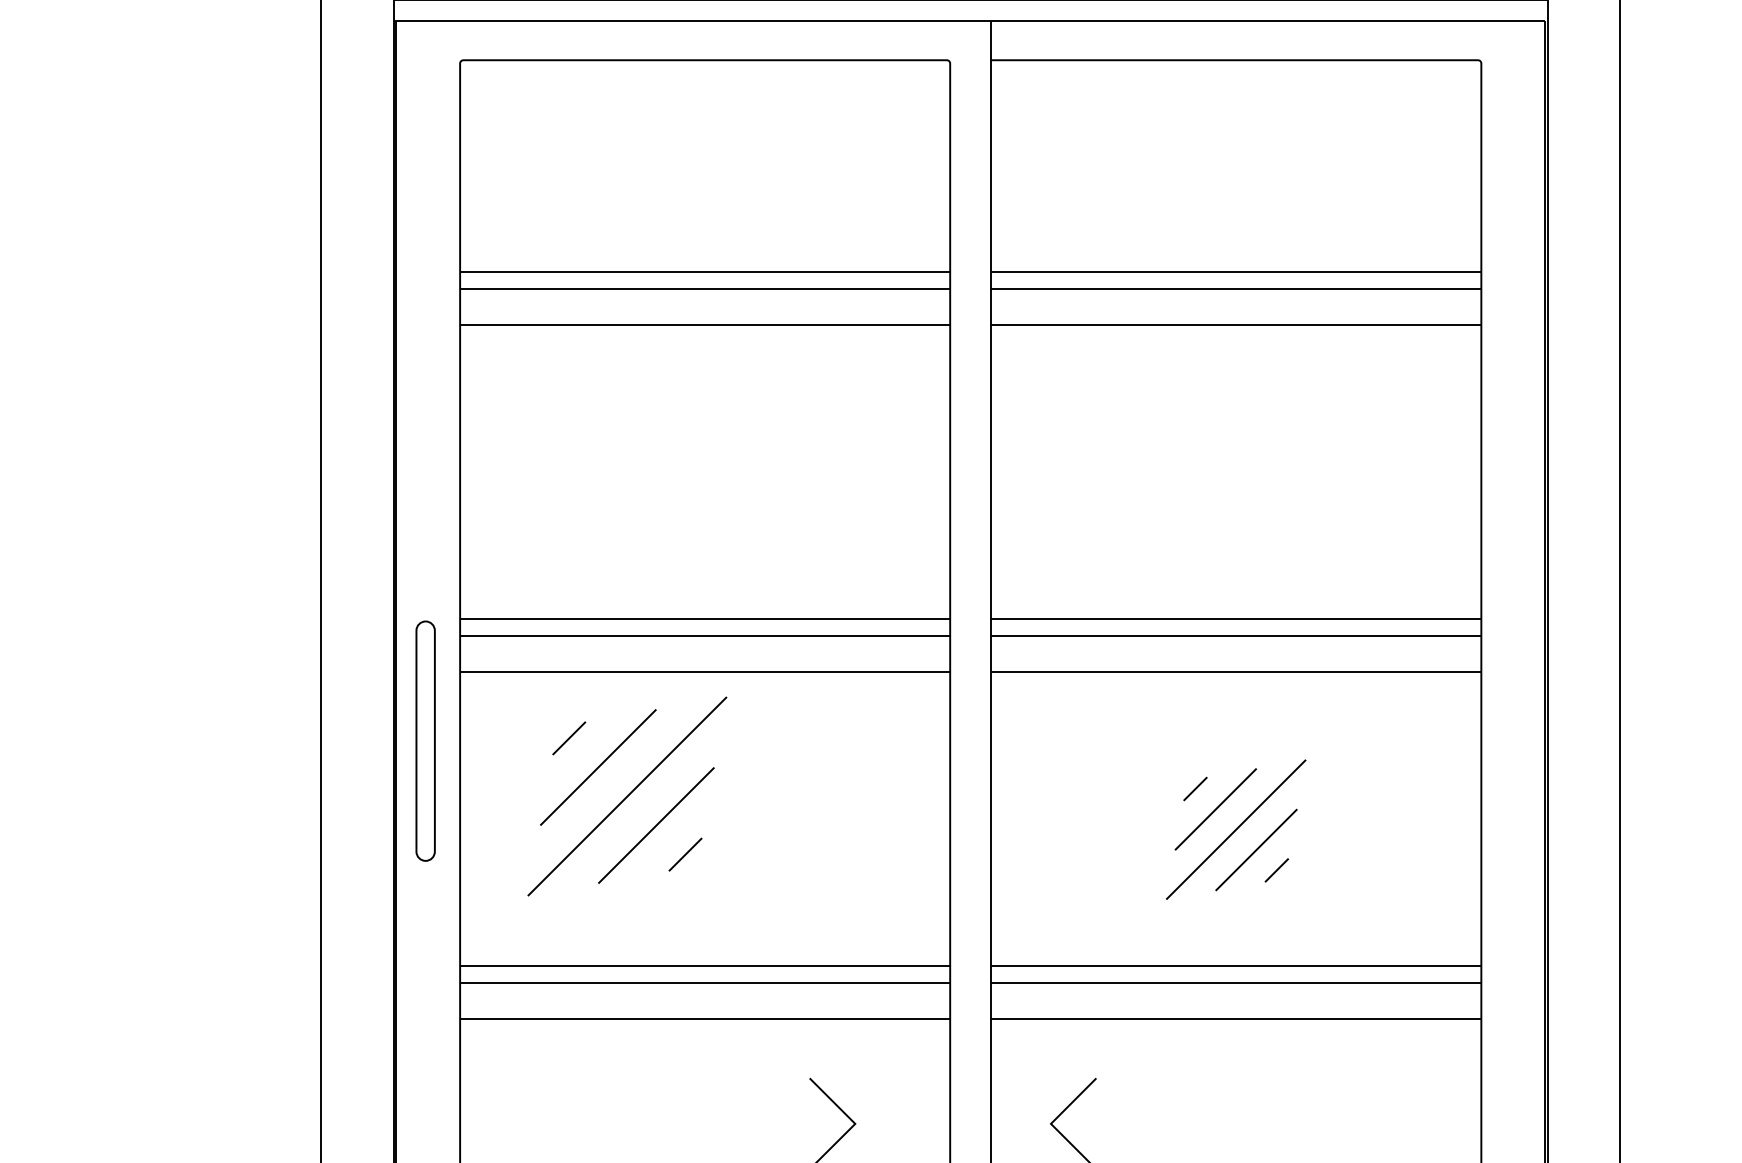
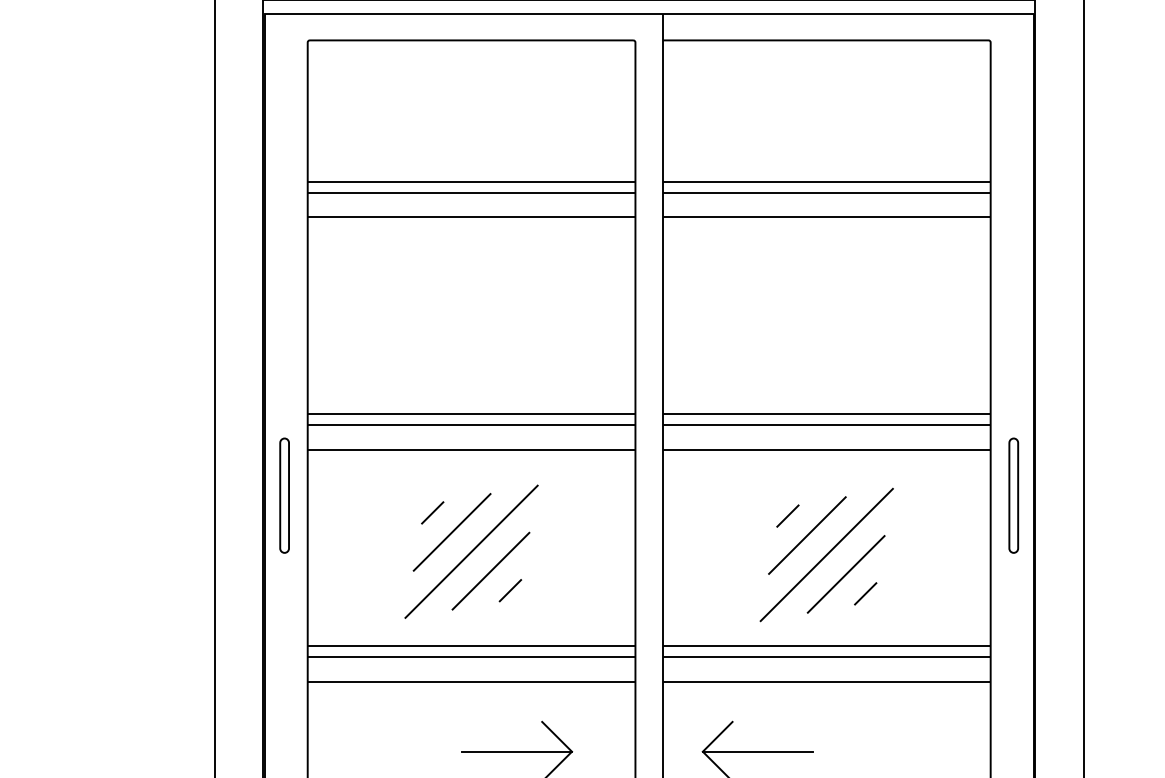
part: (425, 740) -> (284, 495), size x0.71
part: (1515, 740) -> (1013, 495), added
part: (627, 796) -> (471, 551), moved
part: (1235, 828) -> (826, 554), size x1.43
line: (772, 1123) -> (516, 751), added
line: (1132, 1123) -> (757, 751), added

